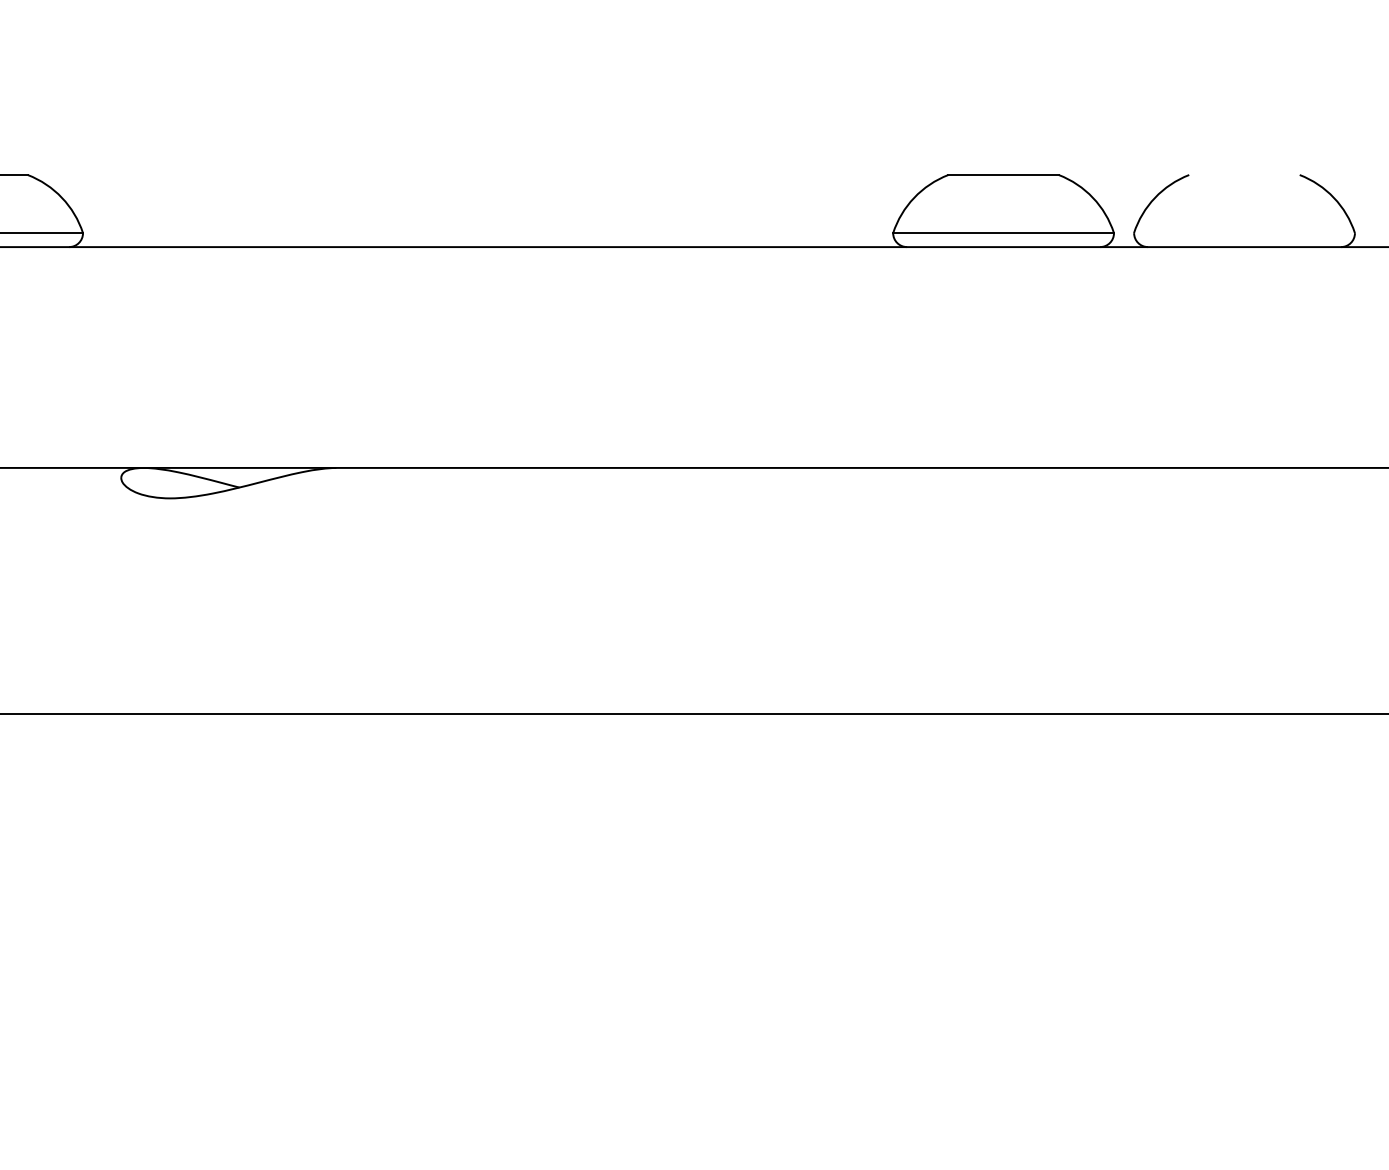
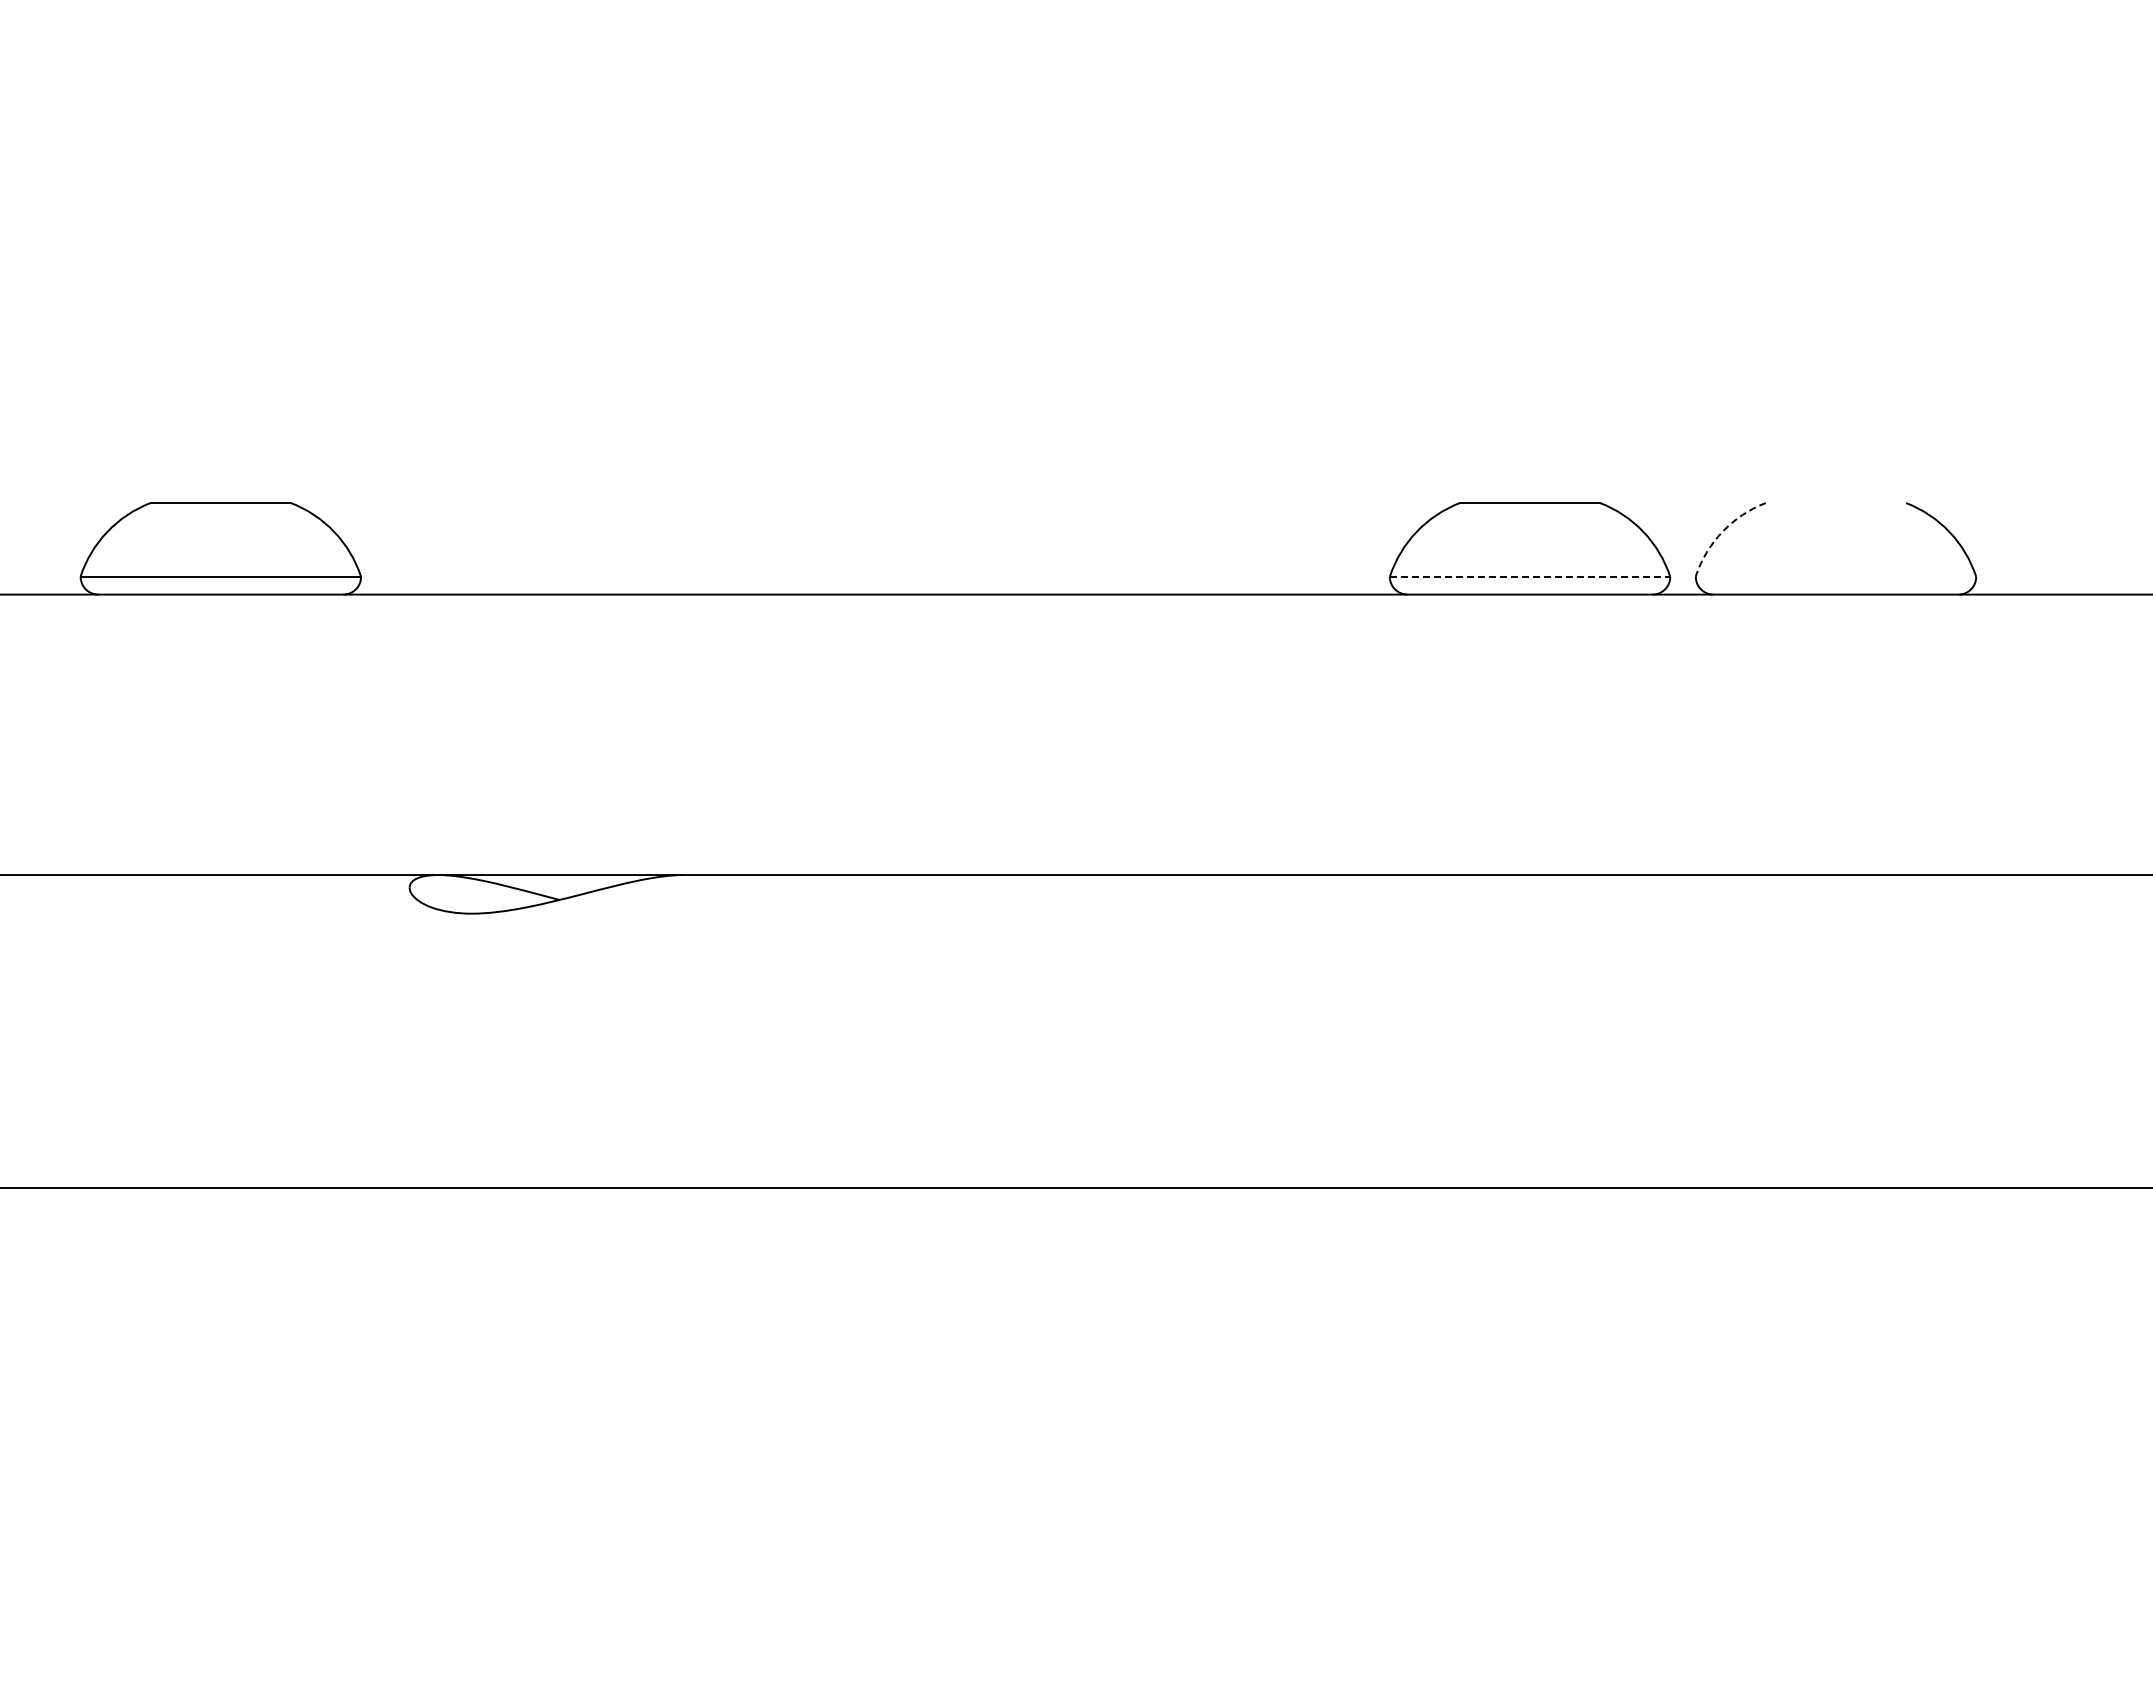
arc: (1155, 198) -> (1722, 532), solid -> dashed
line: (1003, 232) -> (1530, 576), solid -> dashed

